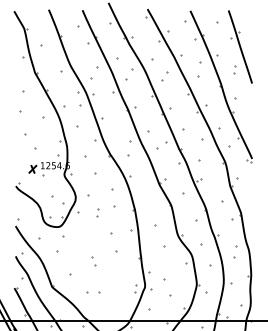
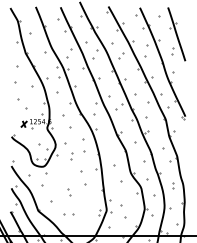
part: (235, 252) -> (173, 185), size x0.62

